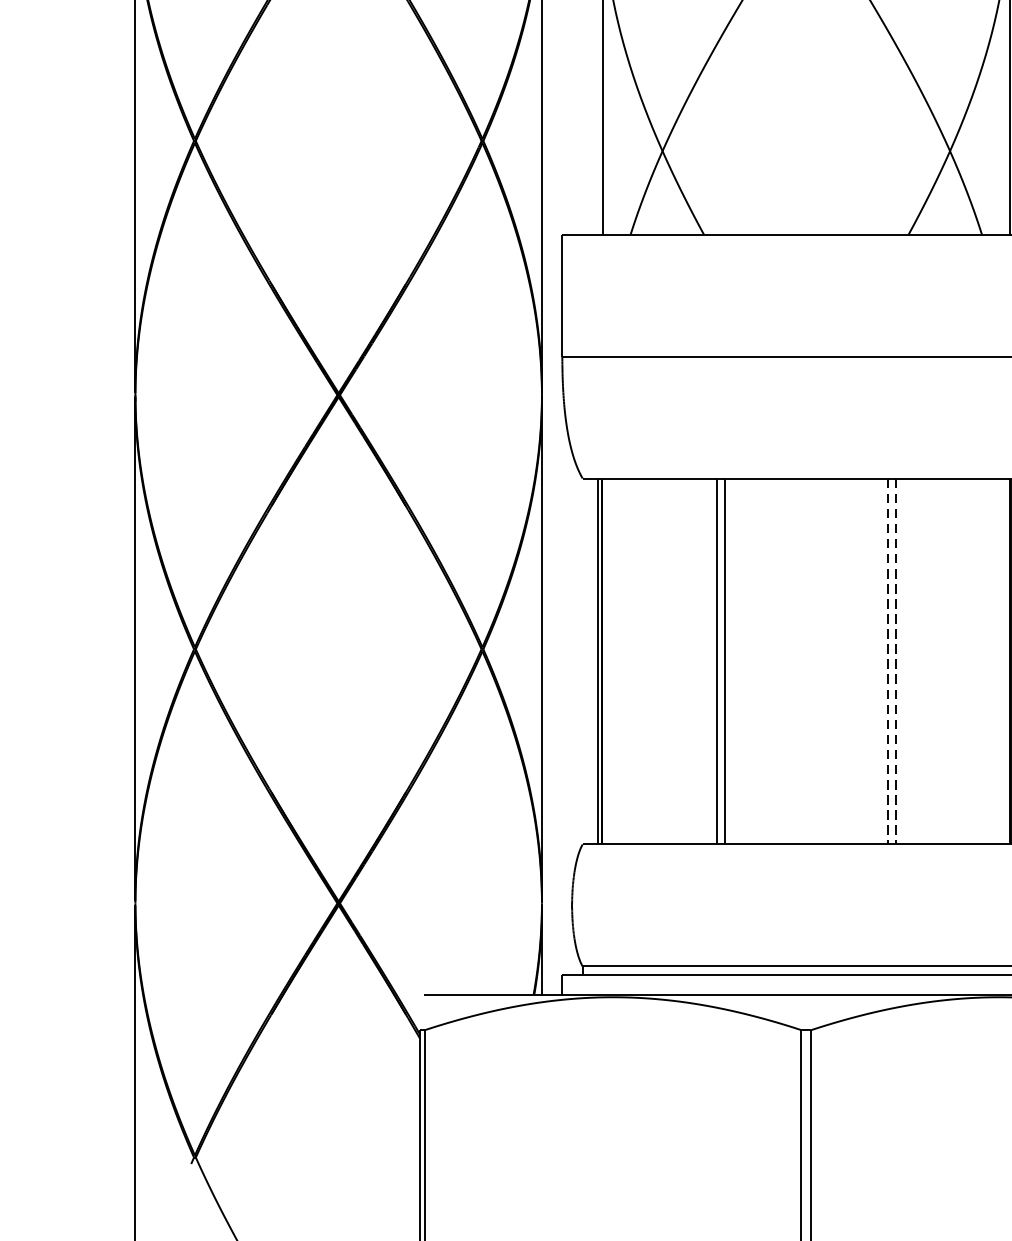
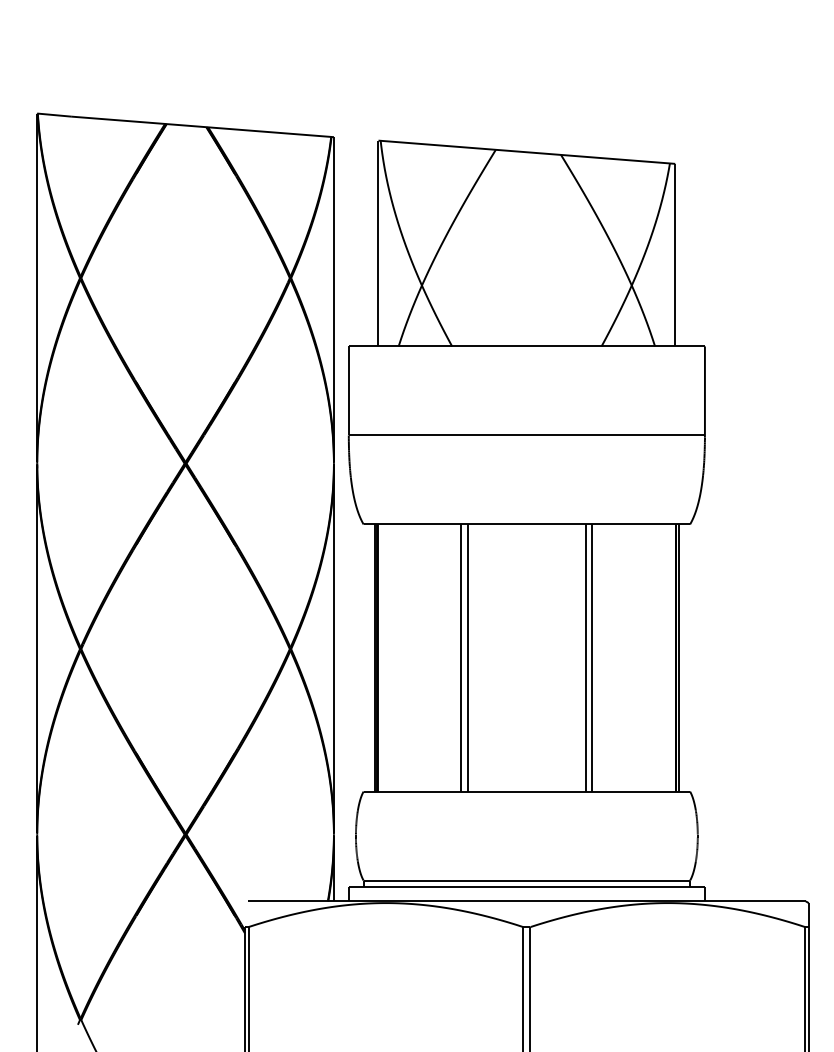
line: (887, 662) -> (586, 658), dashed -> solid
line: (896, 662) -> (592, 658), dashed -> solid

